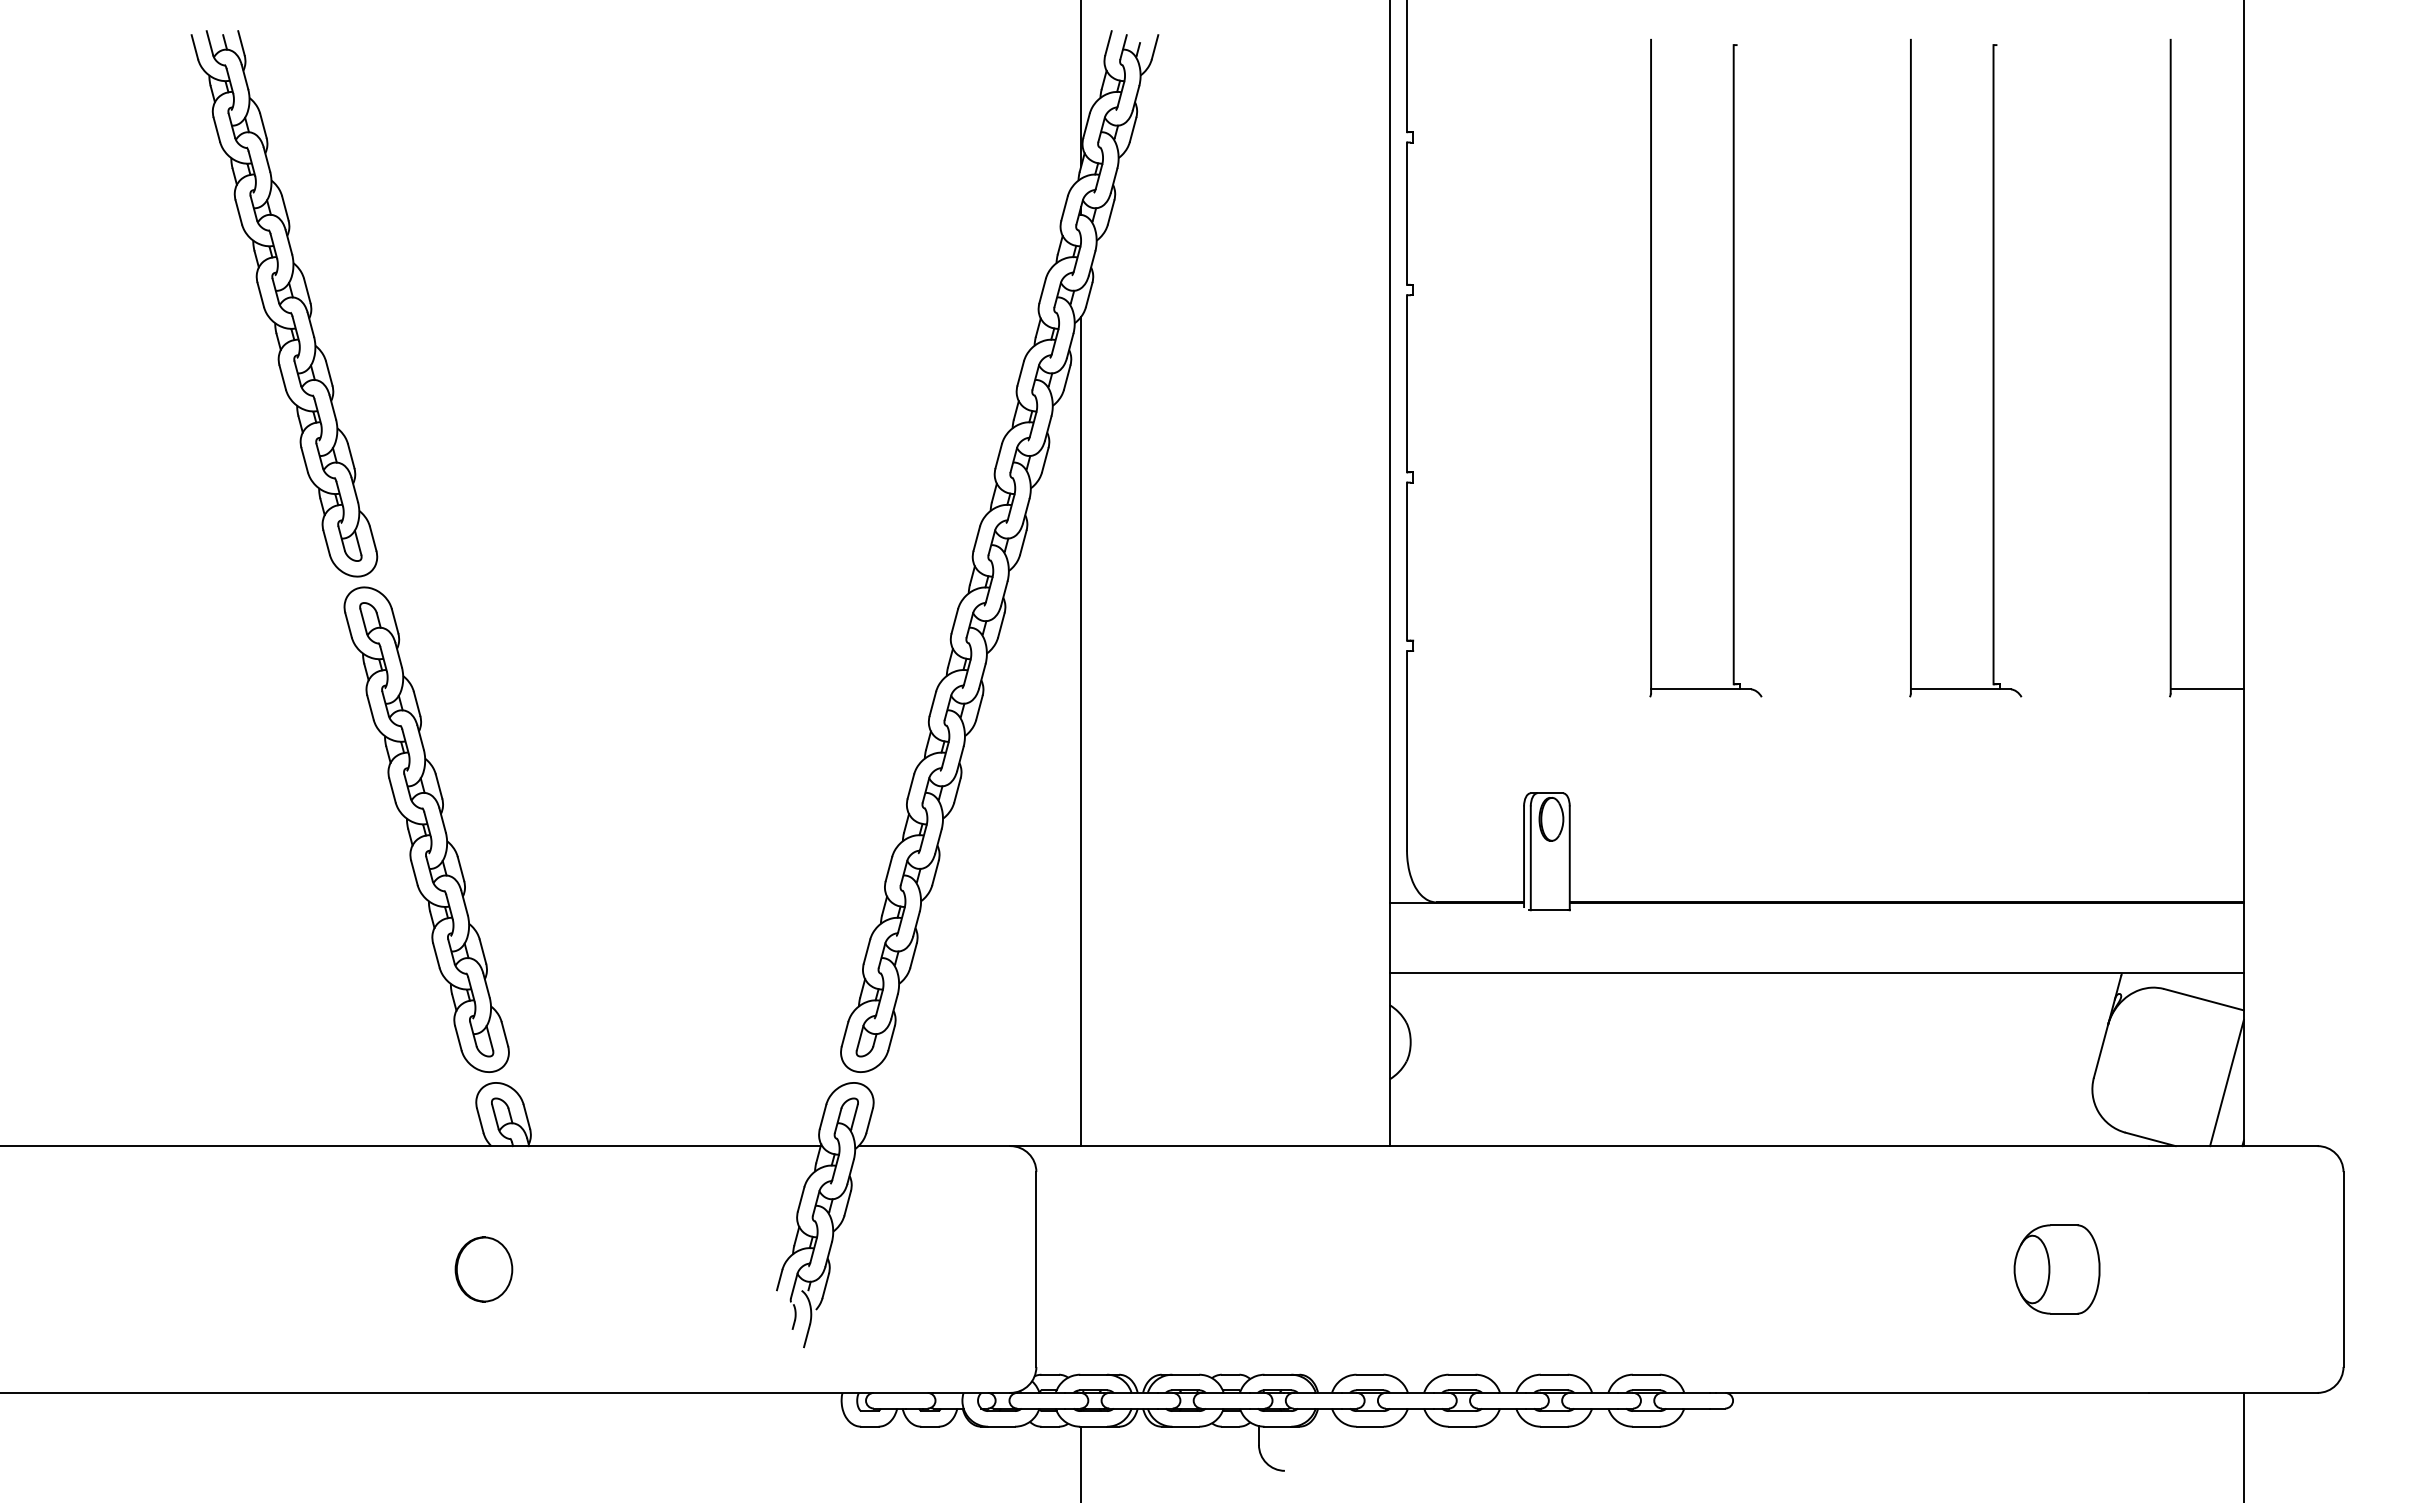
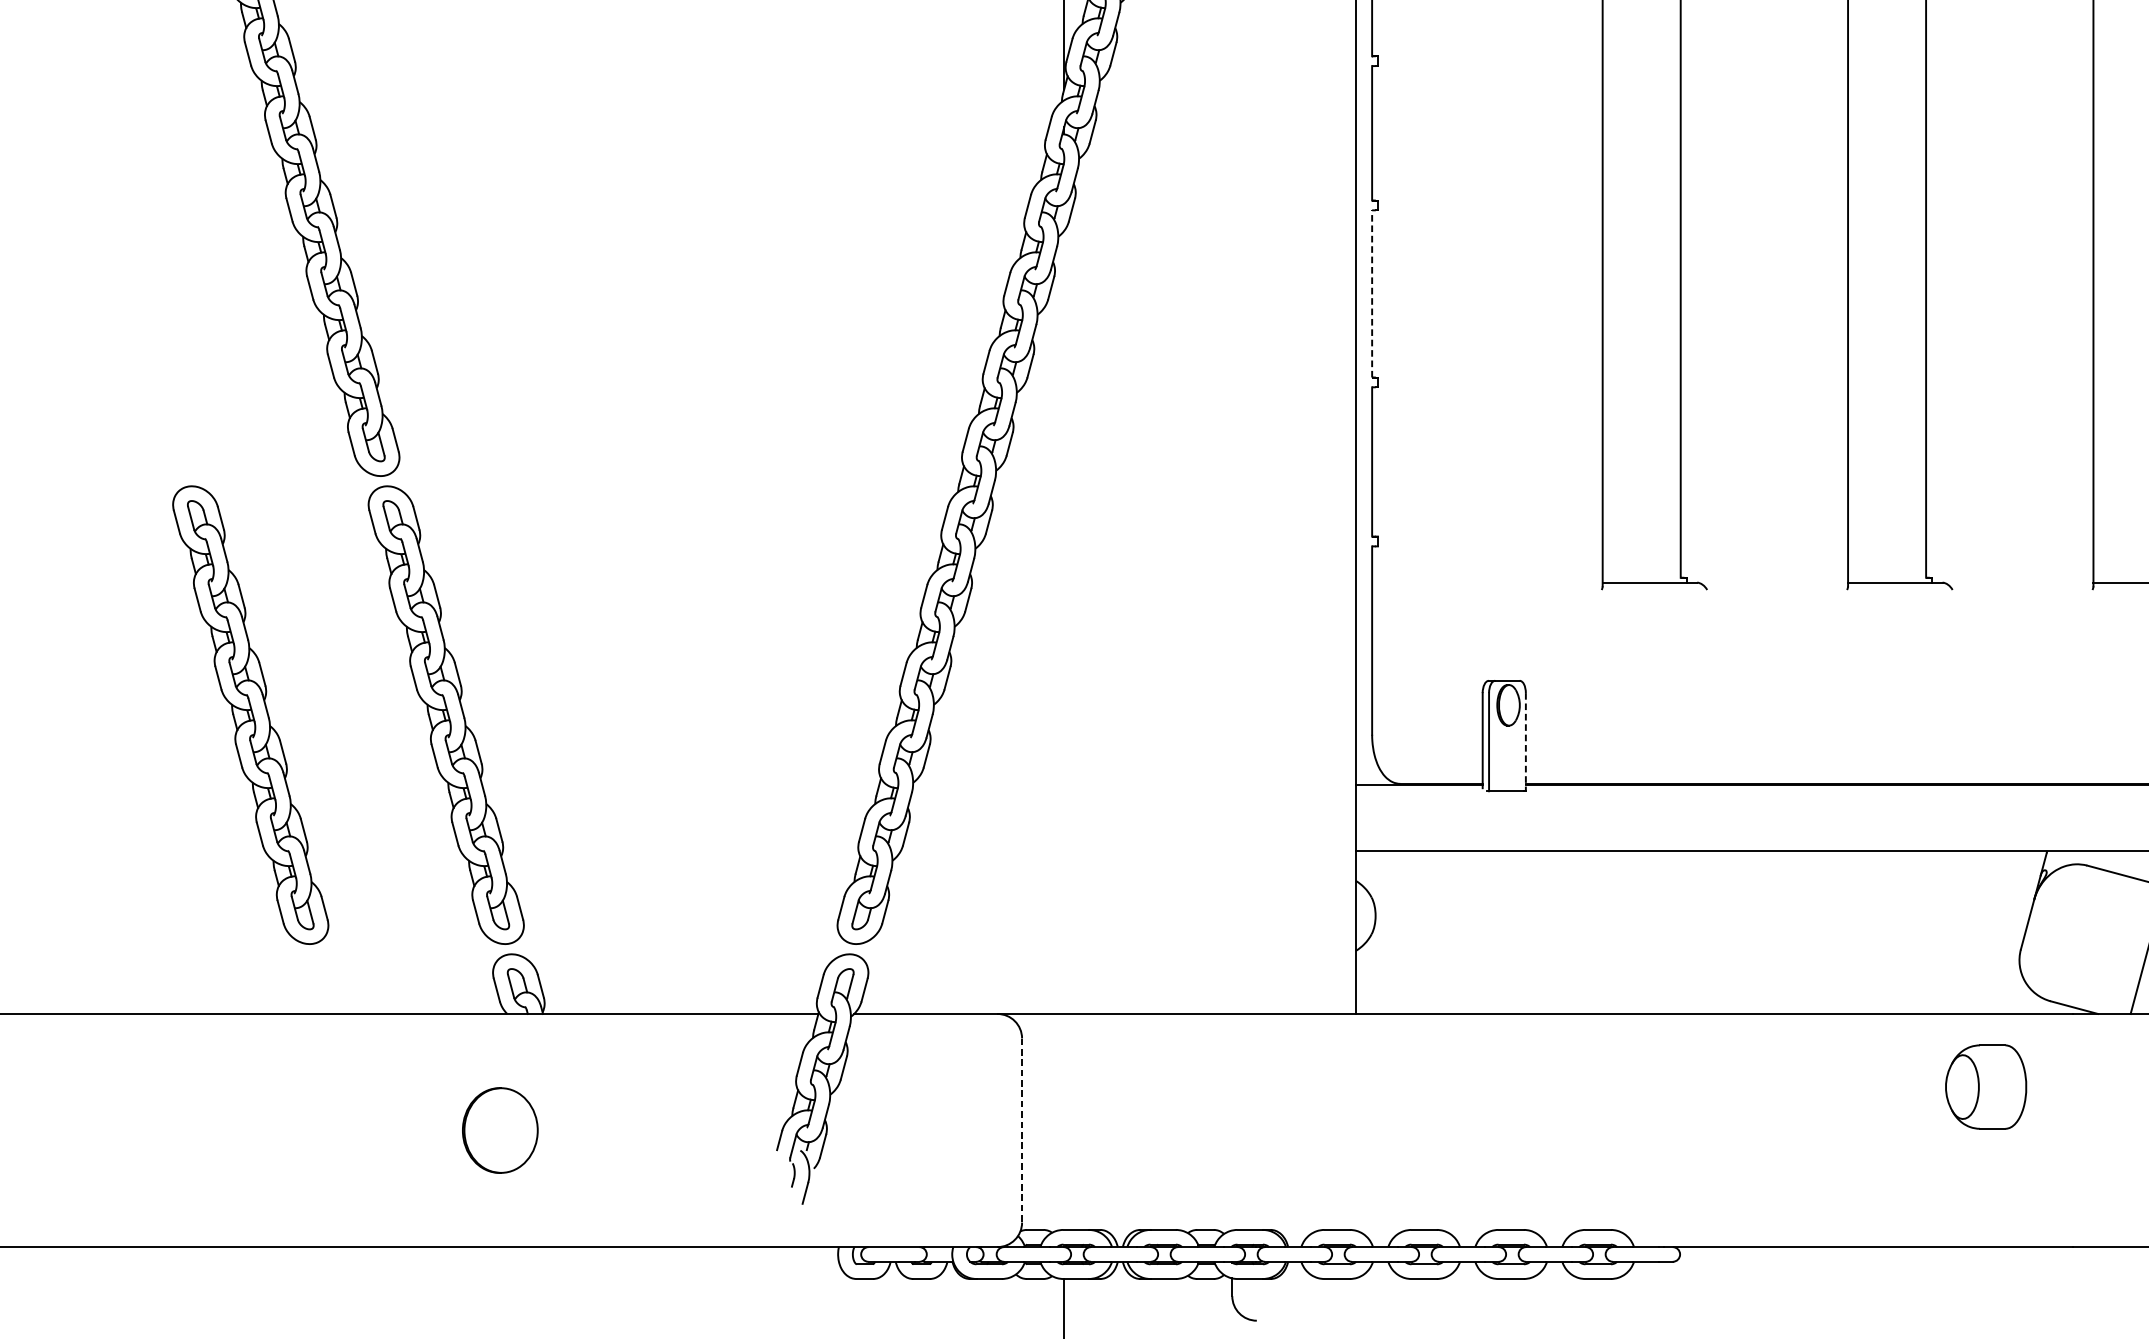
line: (1407, 383) -> (1372, 293), solid -> dashed
line: (1081, 731) -> (1064, 622), removed
part: (219, 829) -> (250, 714), added
line: (1569, 858) -> (1525, 742), solid -> dashed
part: (483, 1269) -> (499, 1130), size x1.4
part: (2056, 1269) -> (1985, 1087), moved
line: (1036, 1270) -> (1022, 1131), solid -> dashed

